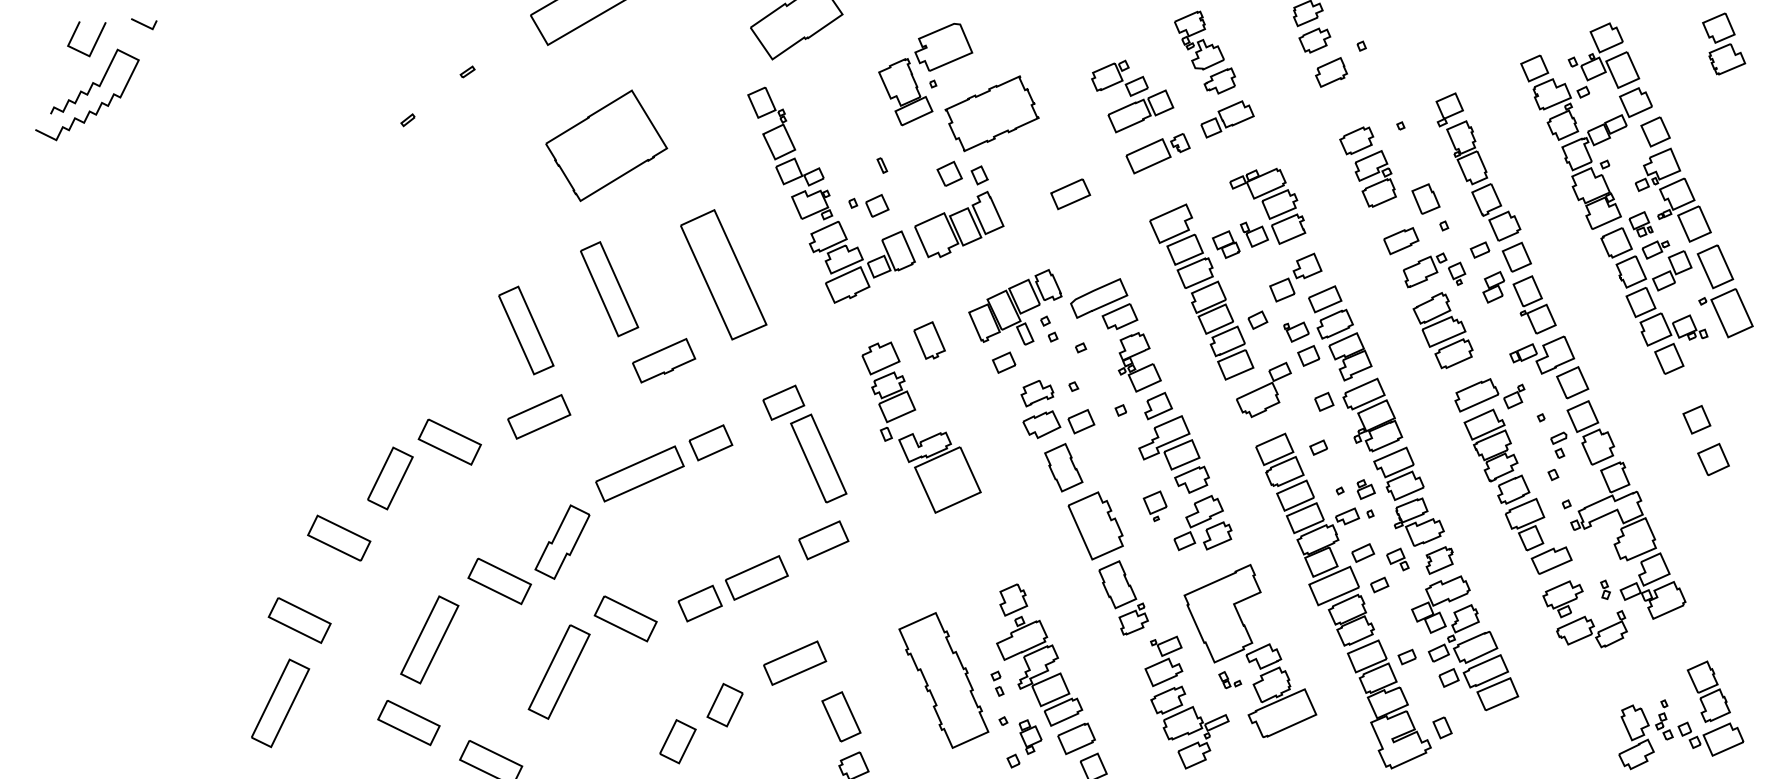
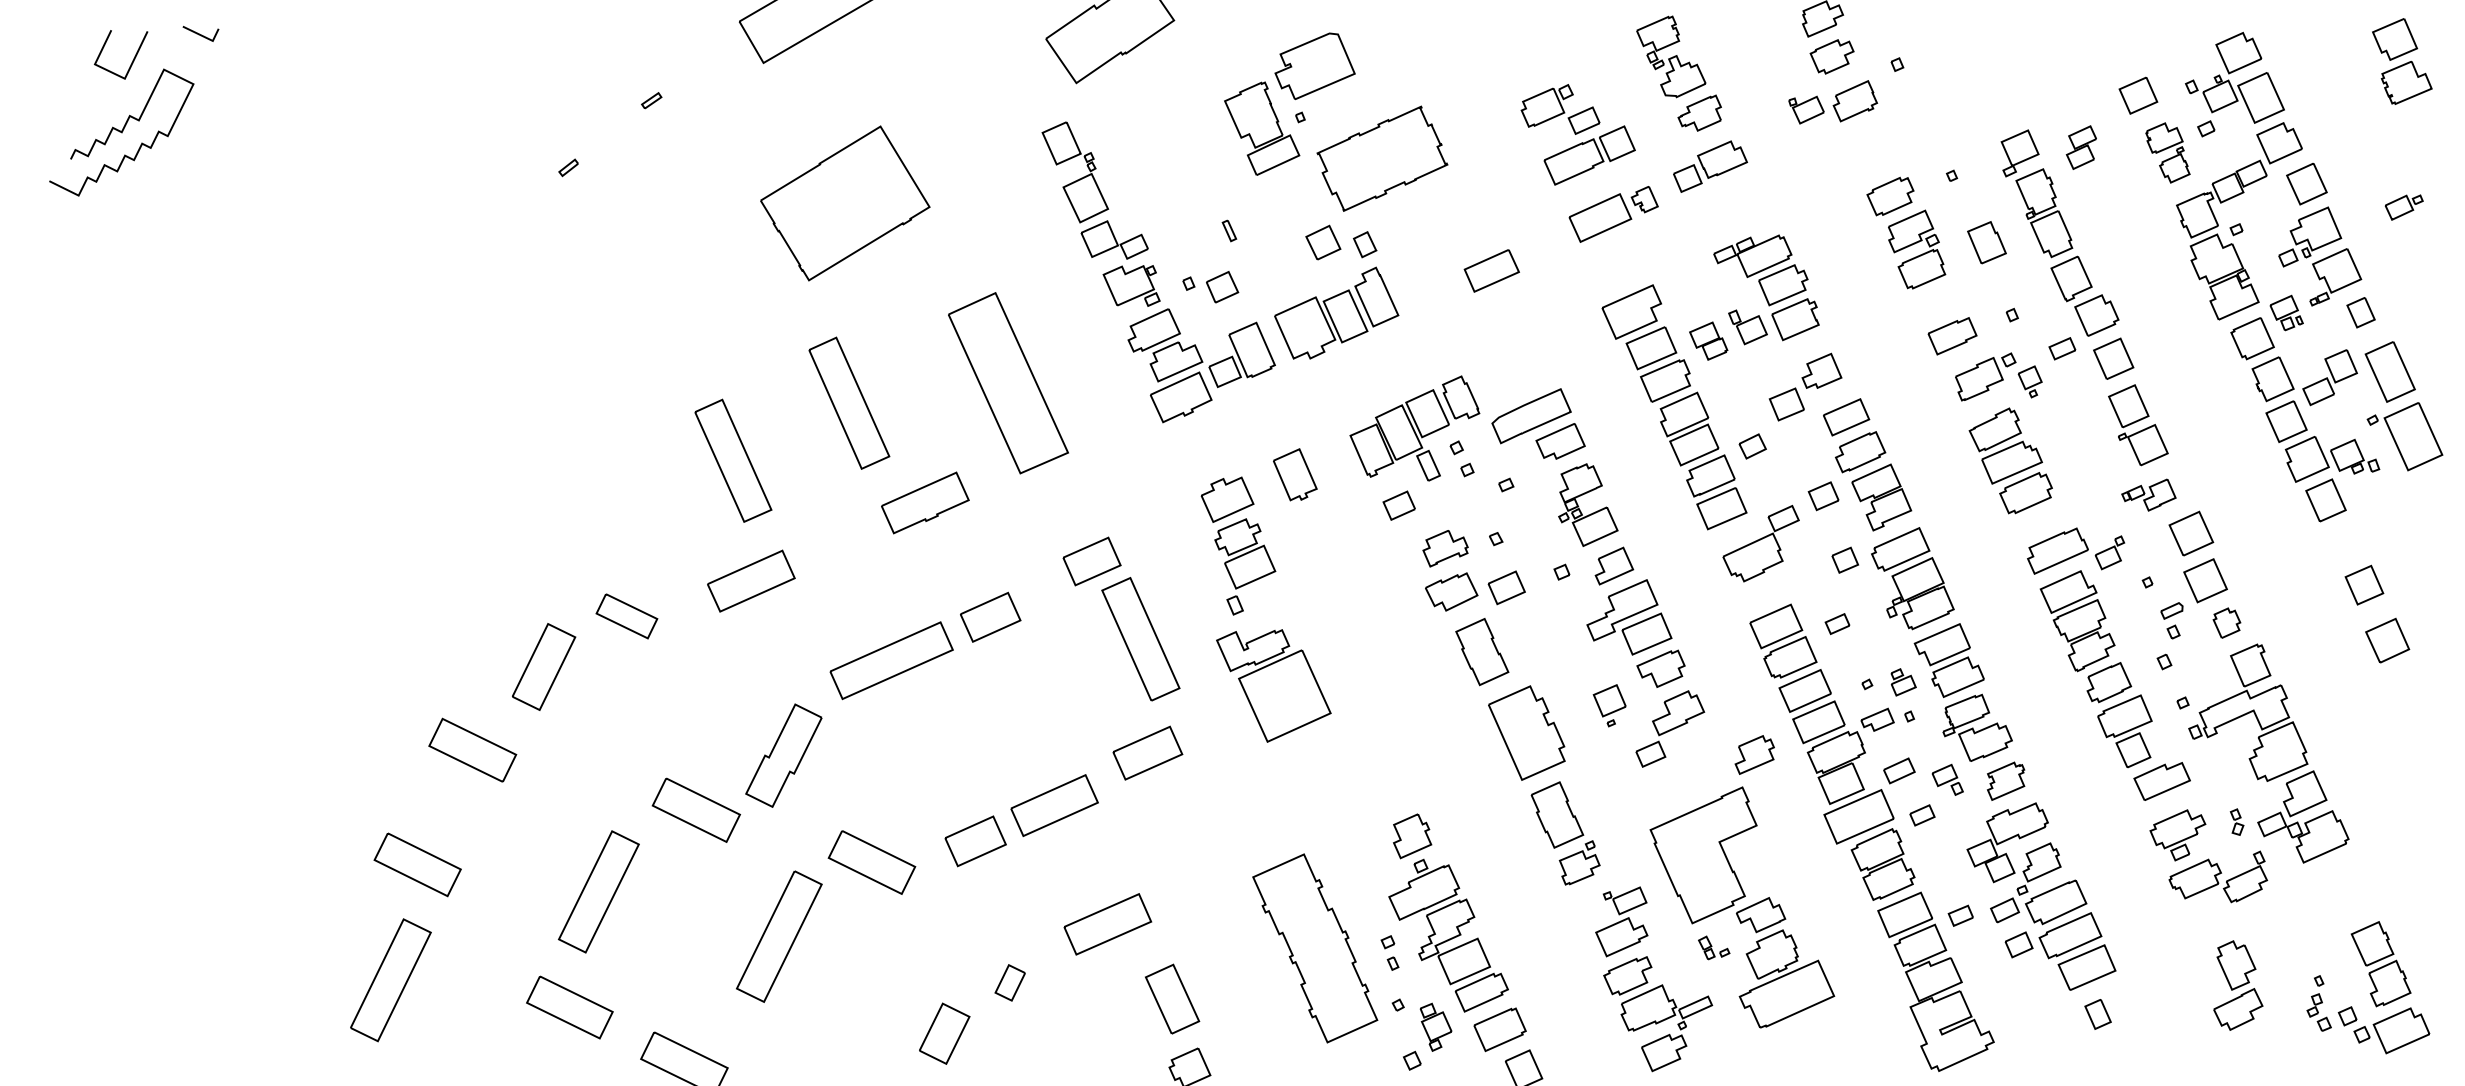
part: (1555, 109) -> (2167, 152), size x0.7
part: (1425, 198) -> (1986, 242), moved
part: (1694, 224) -> (2360, 312), size x0.6
part: (1655, 249) -> (2403, 207), moved
part: (1493, 287) -> (2080, 147), moved
part: (1296, 331) -> (1806, 109), moved
part: (1541, 354) -> (2148, 494), size x0.6
part: (449, 442) -> (626, 616), size x0.7
part: (1597, 446) -> (2226, 622), size x0.6
part: (939, 472) -> (1273, 685), moved
part: (1217, 535) -> (1754, 754), moved
part: (724, 704) -> (1009, 982), size x0.6
part: (1442, 727) -> (2097, 1014), moved
part: (1636, 737) -> (2238, 985), moved

